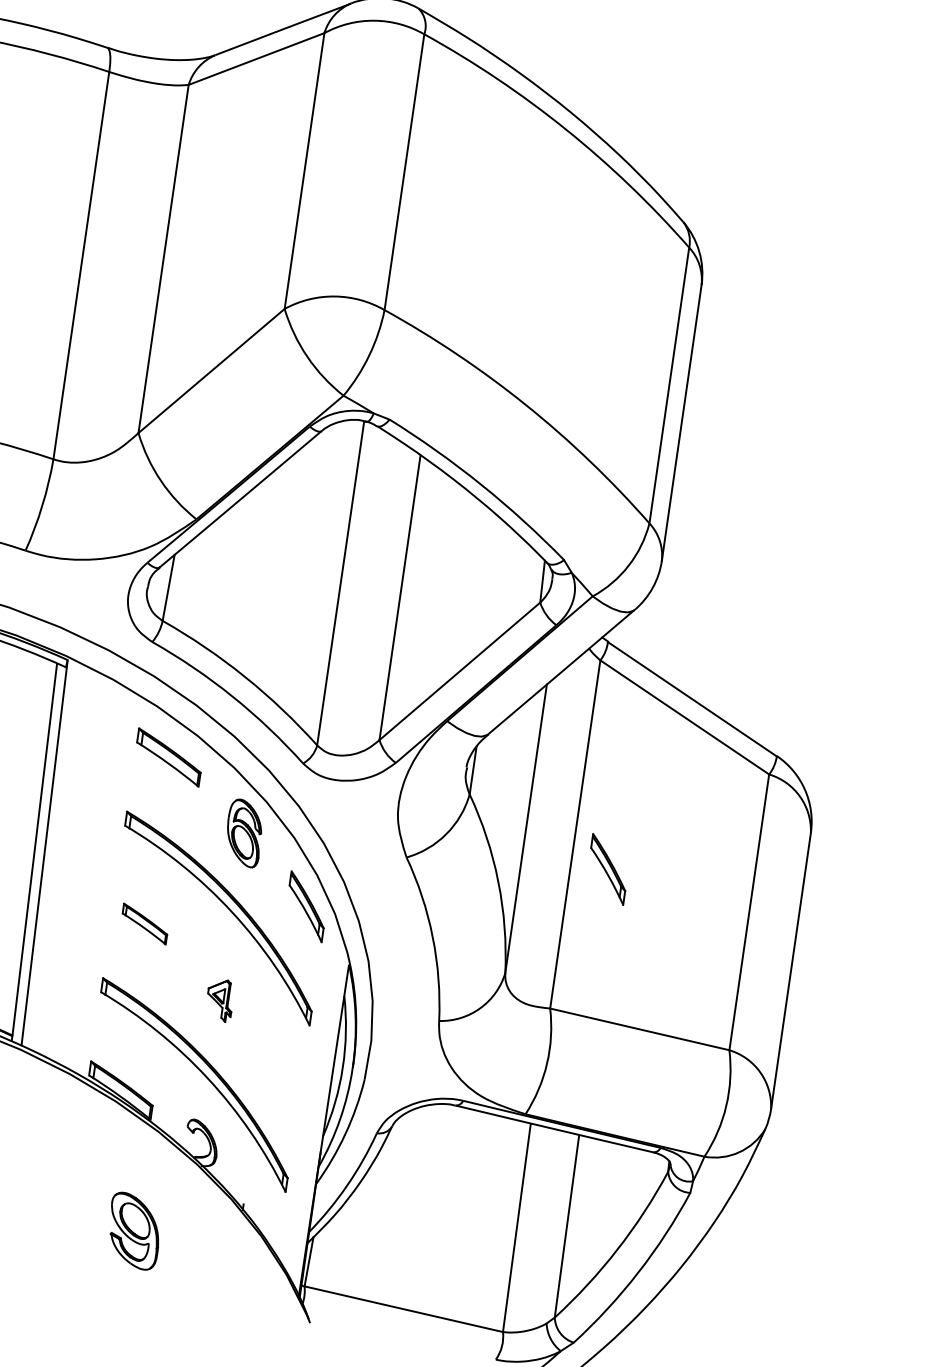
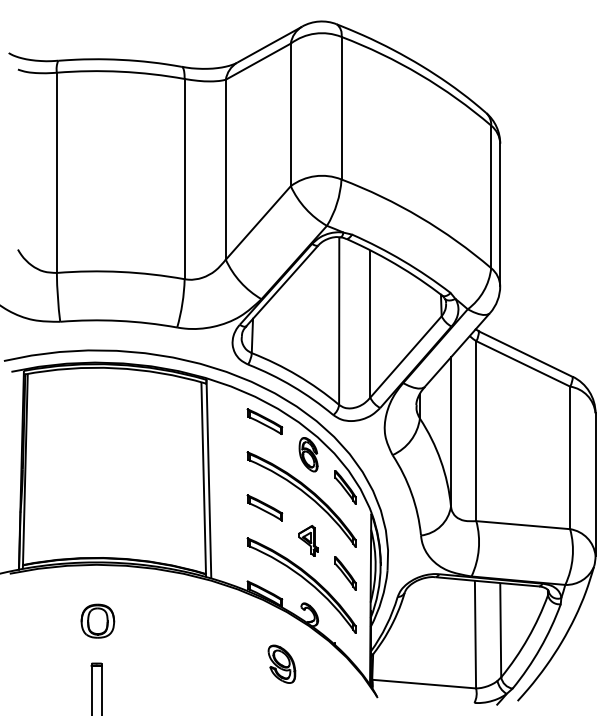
part: (608, 869) -> (345, 573), moved
part: (144, 923) -> (264, 507), size x1.43
part: (220, 999) -> (308, 540), size x1.43

